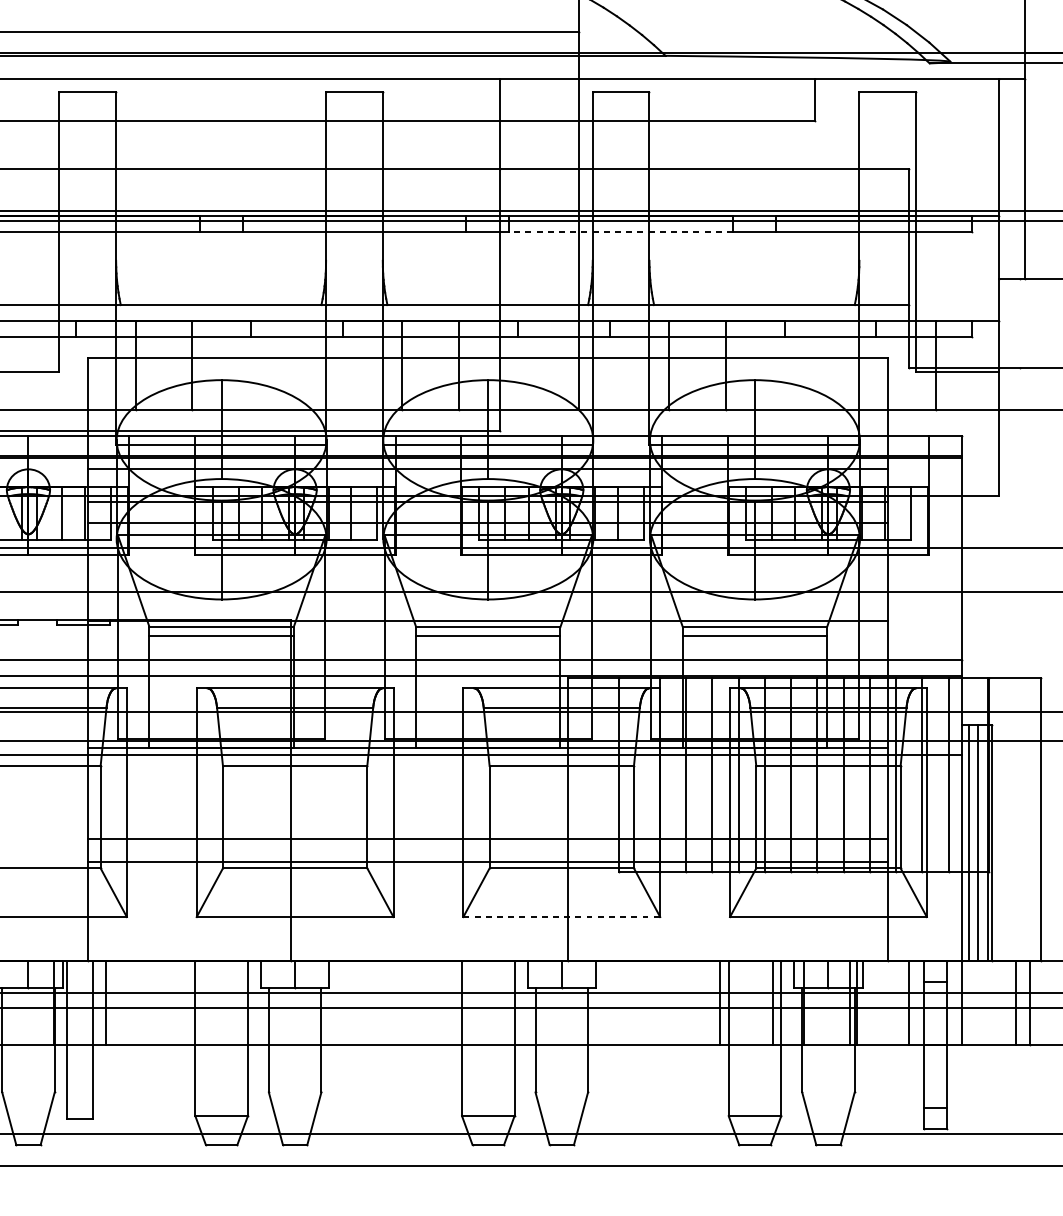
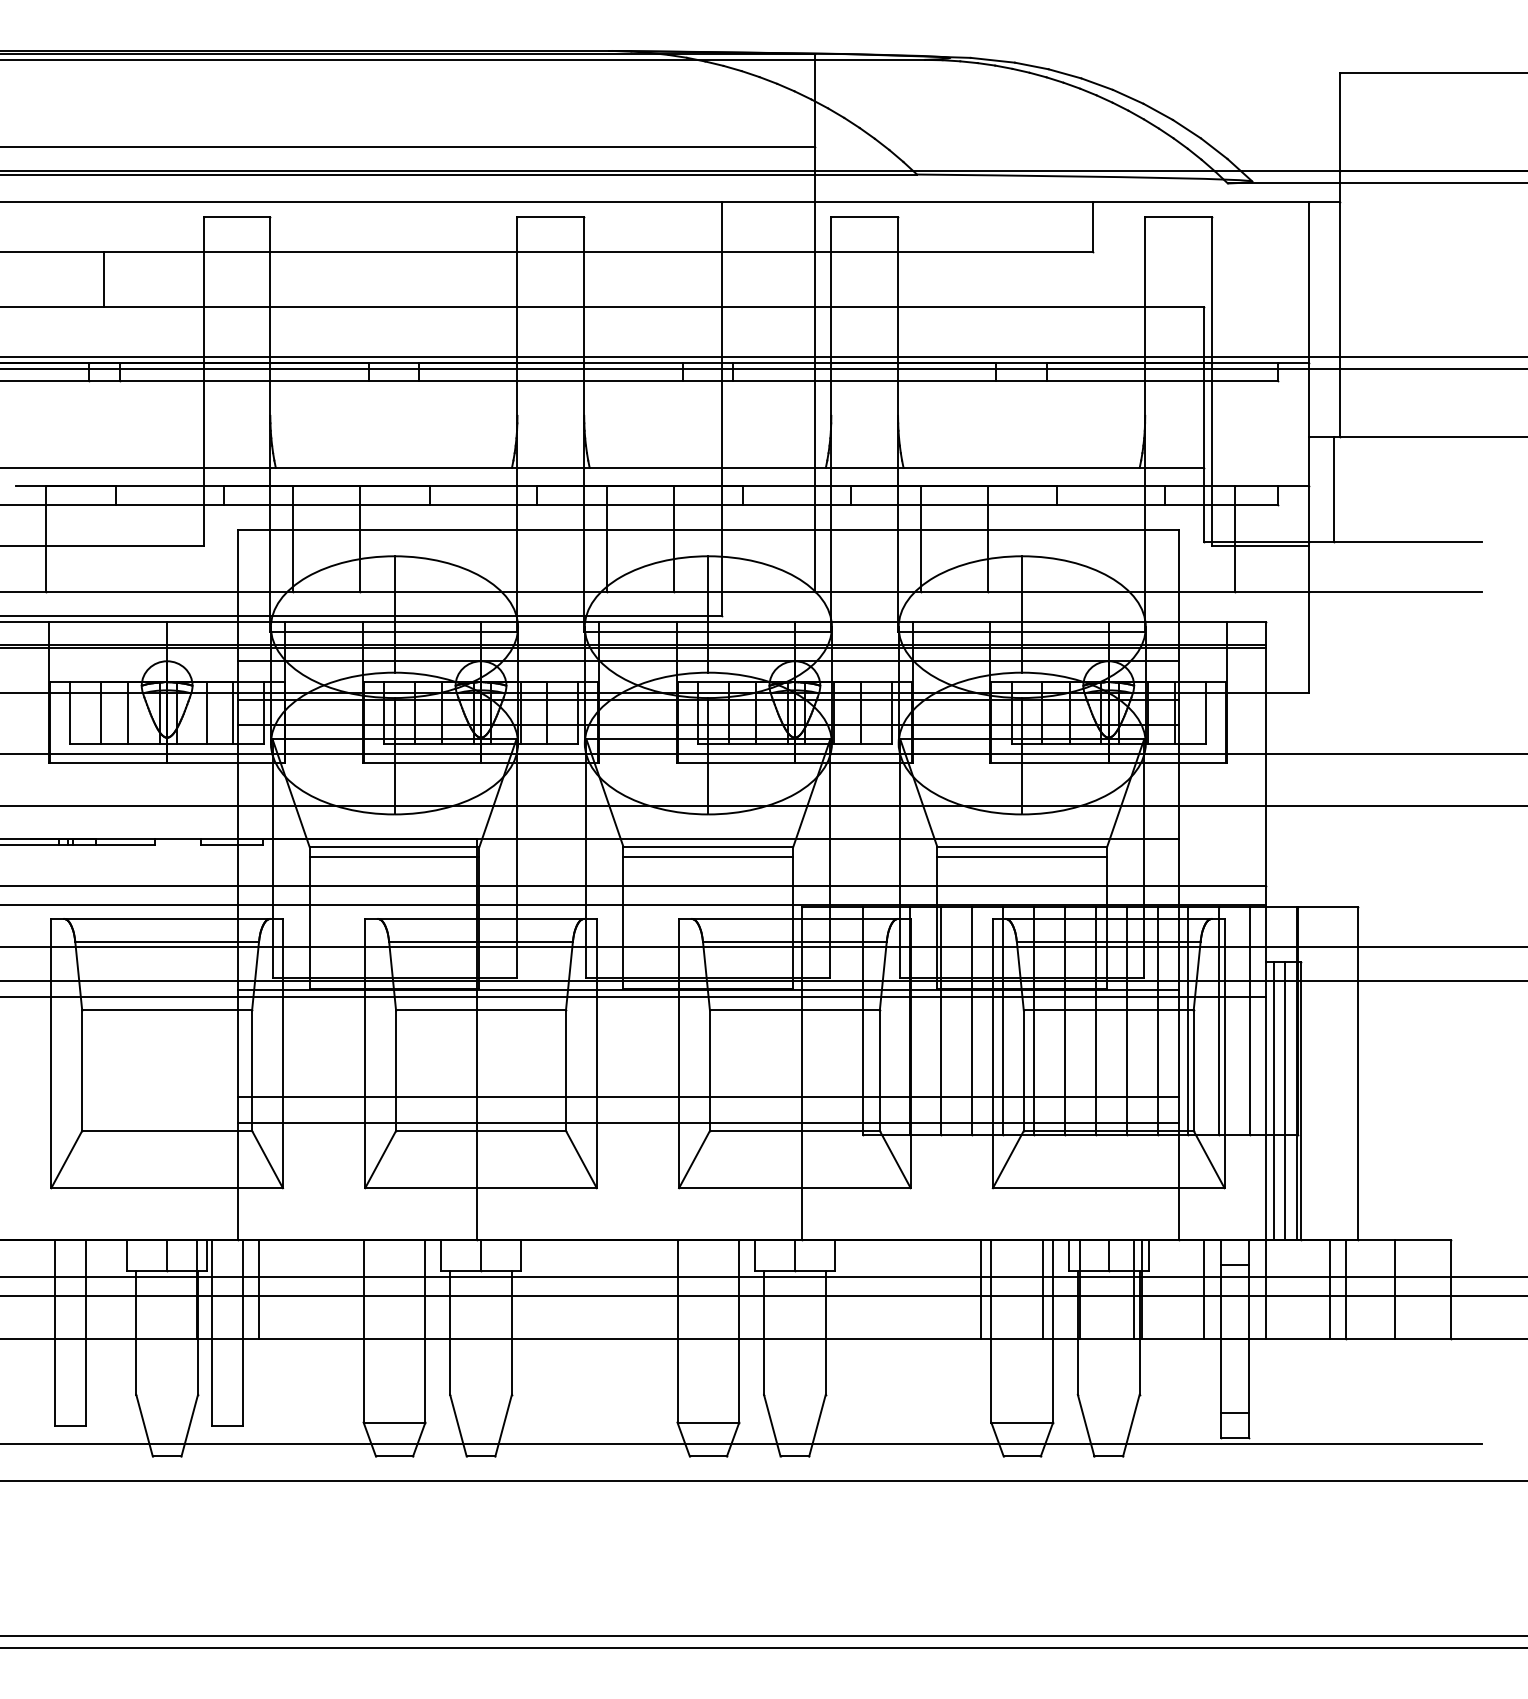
line: (620, 231) -> (864, 381), dashed -> solid
line: (1019, 323) -> (1333, 489), added
line: (561, 917) -> (794, 1188), dashed -> solid

